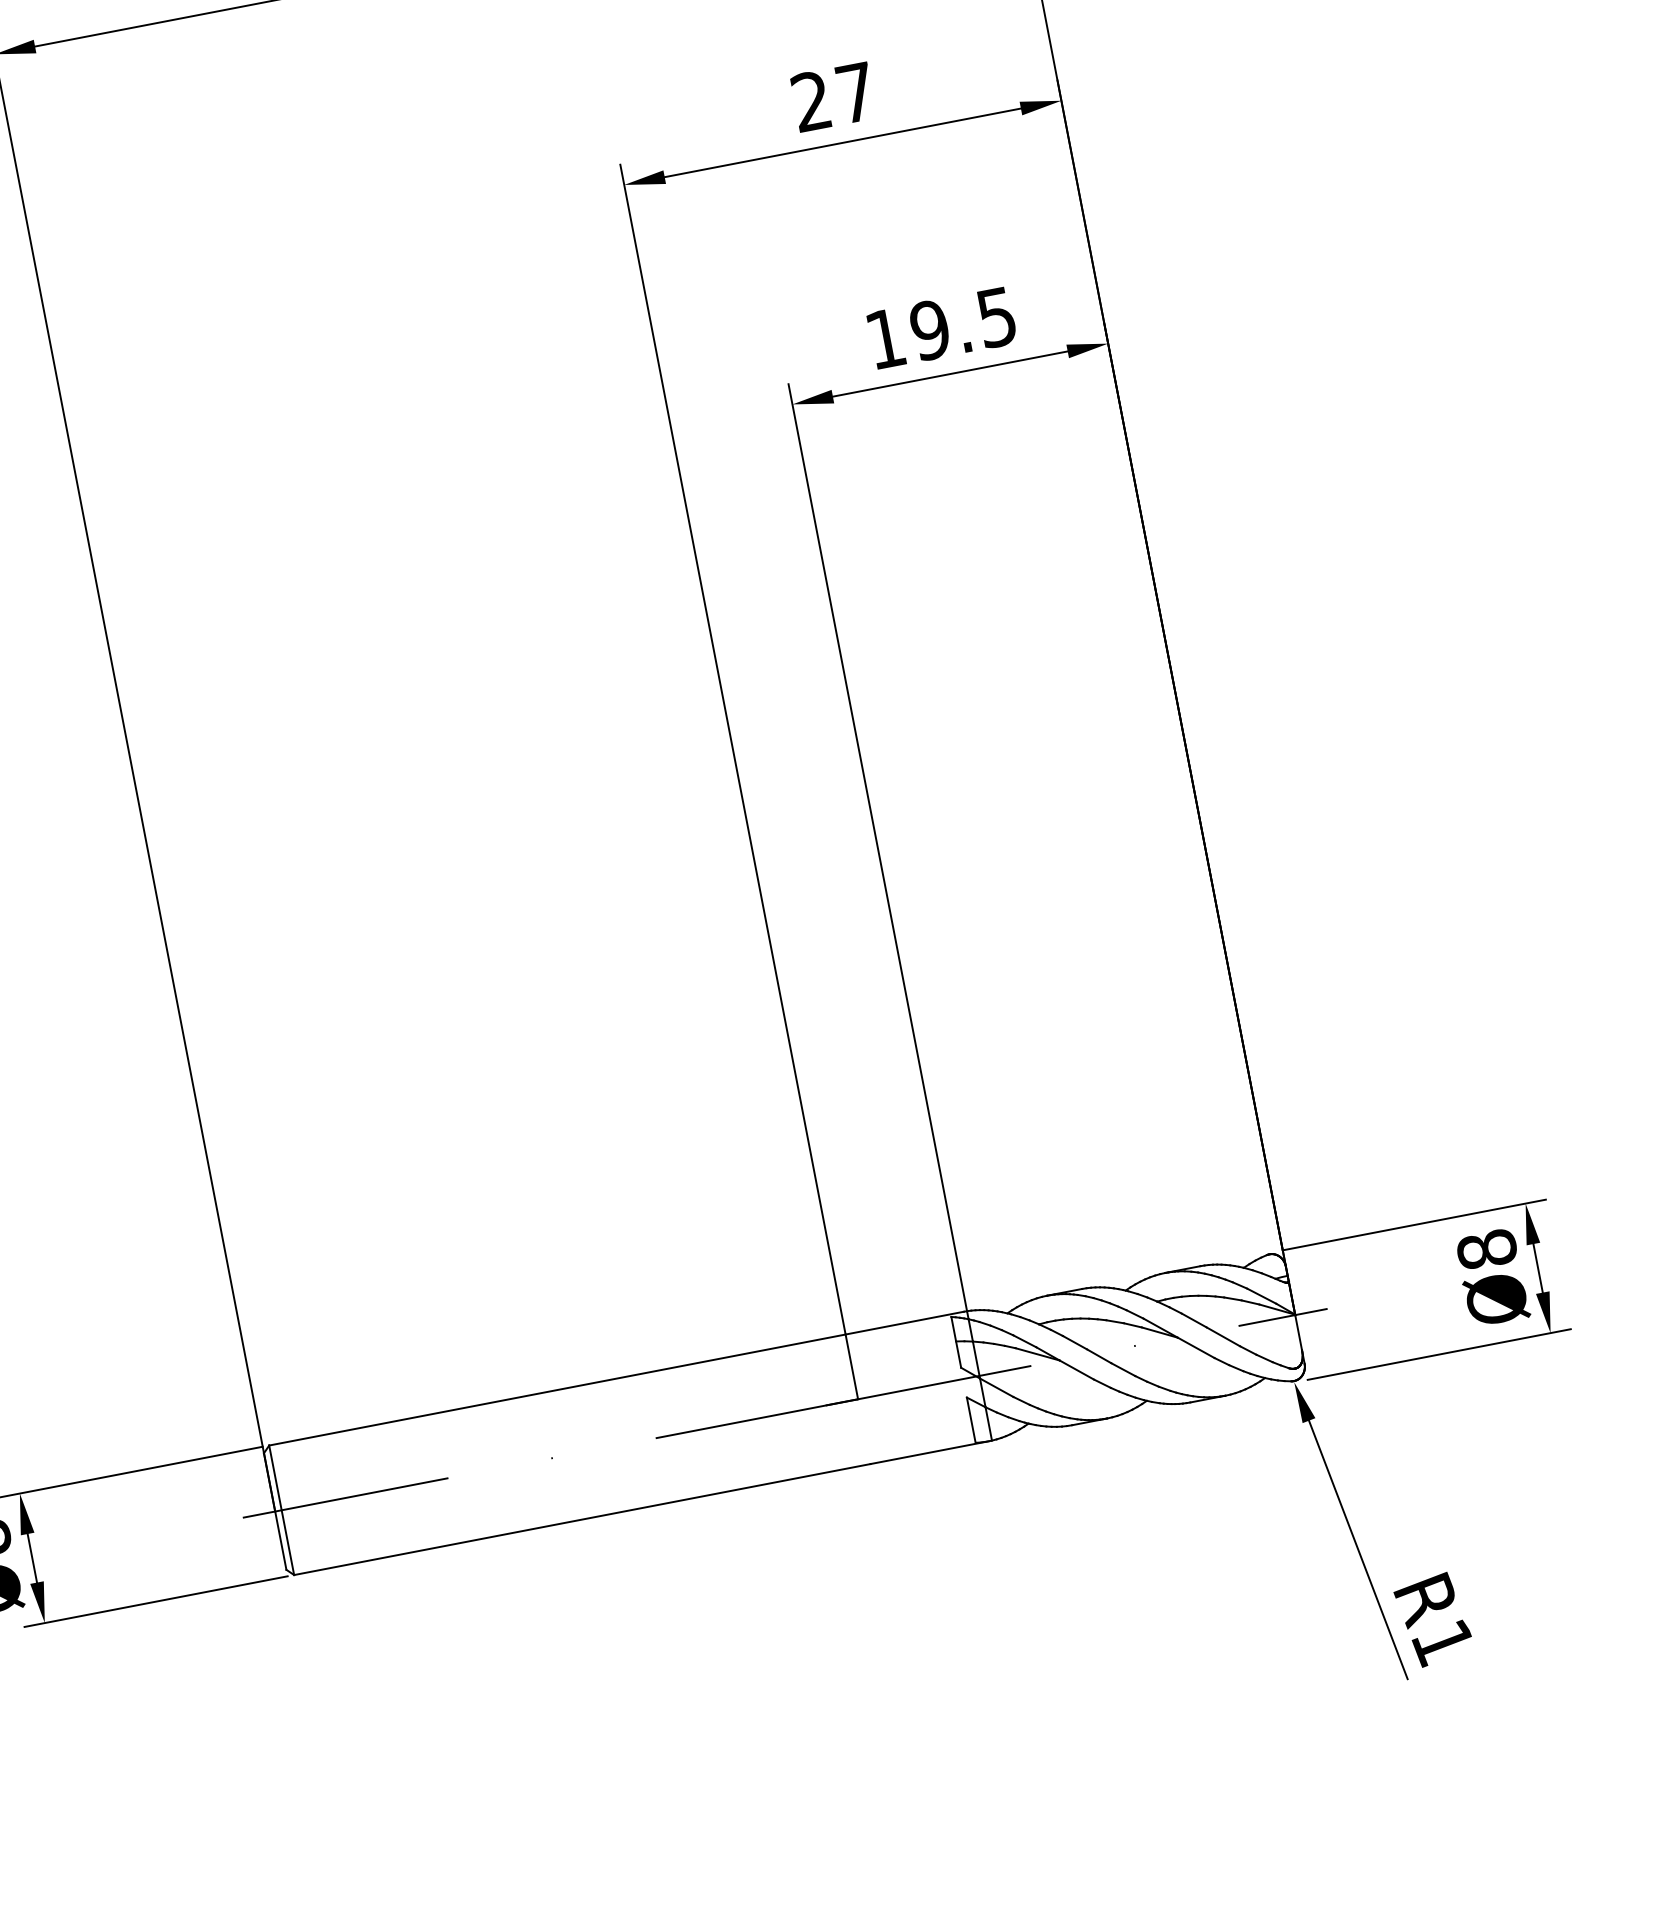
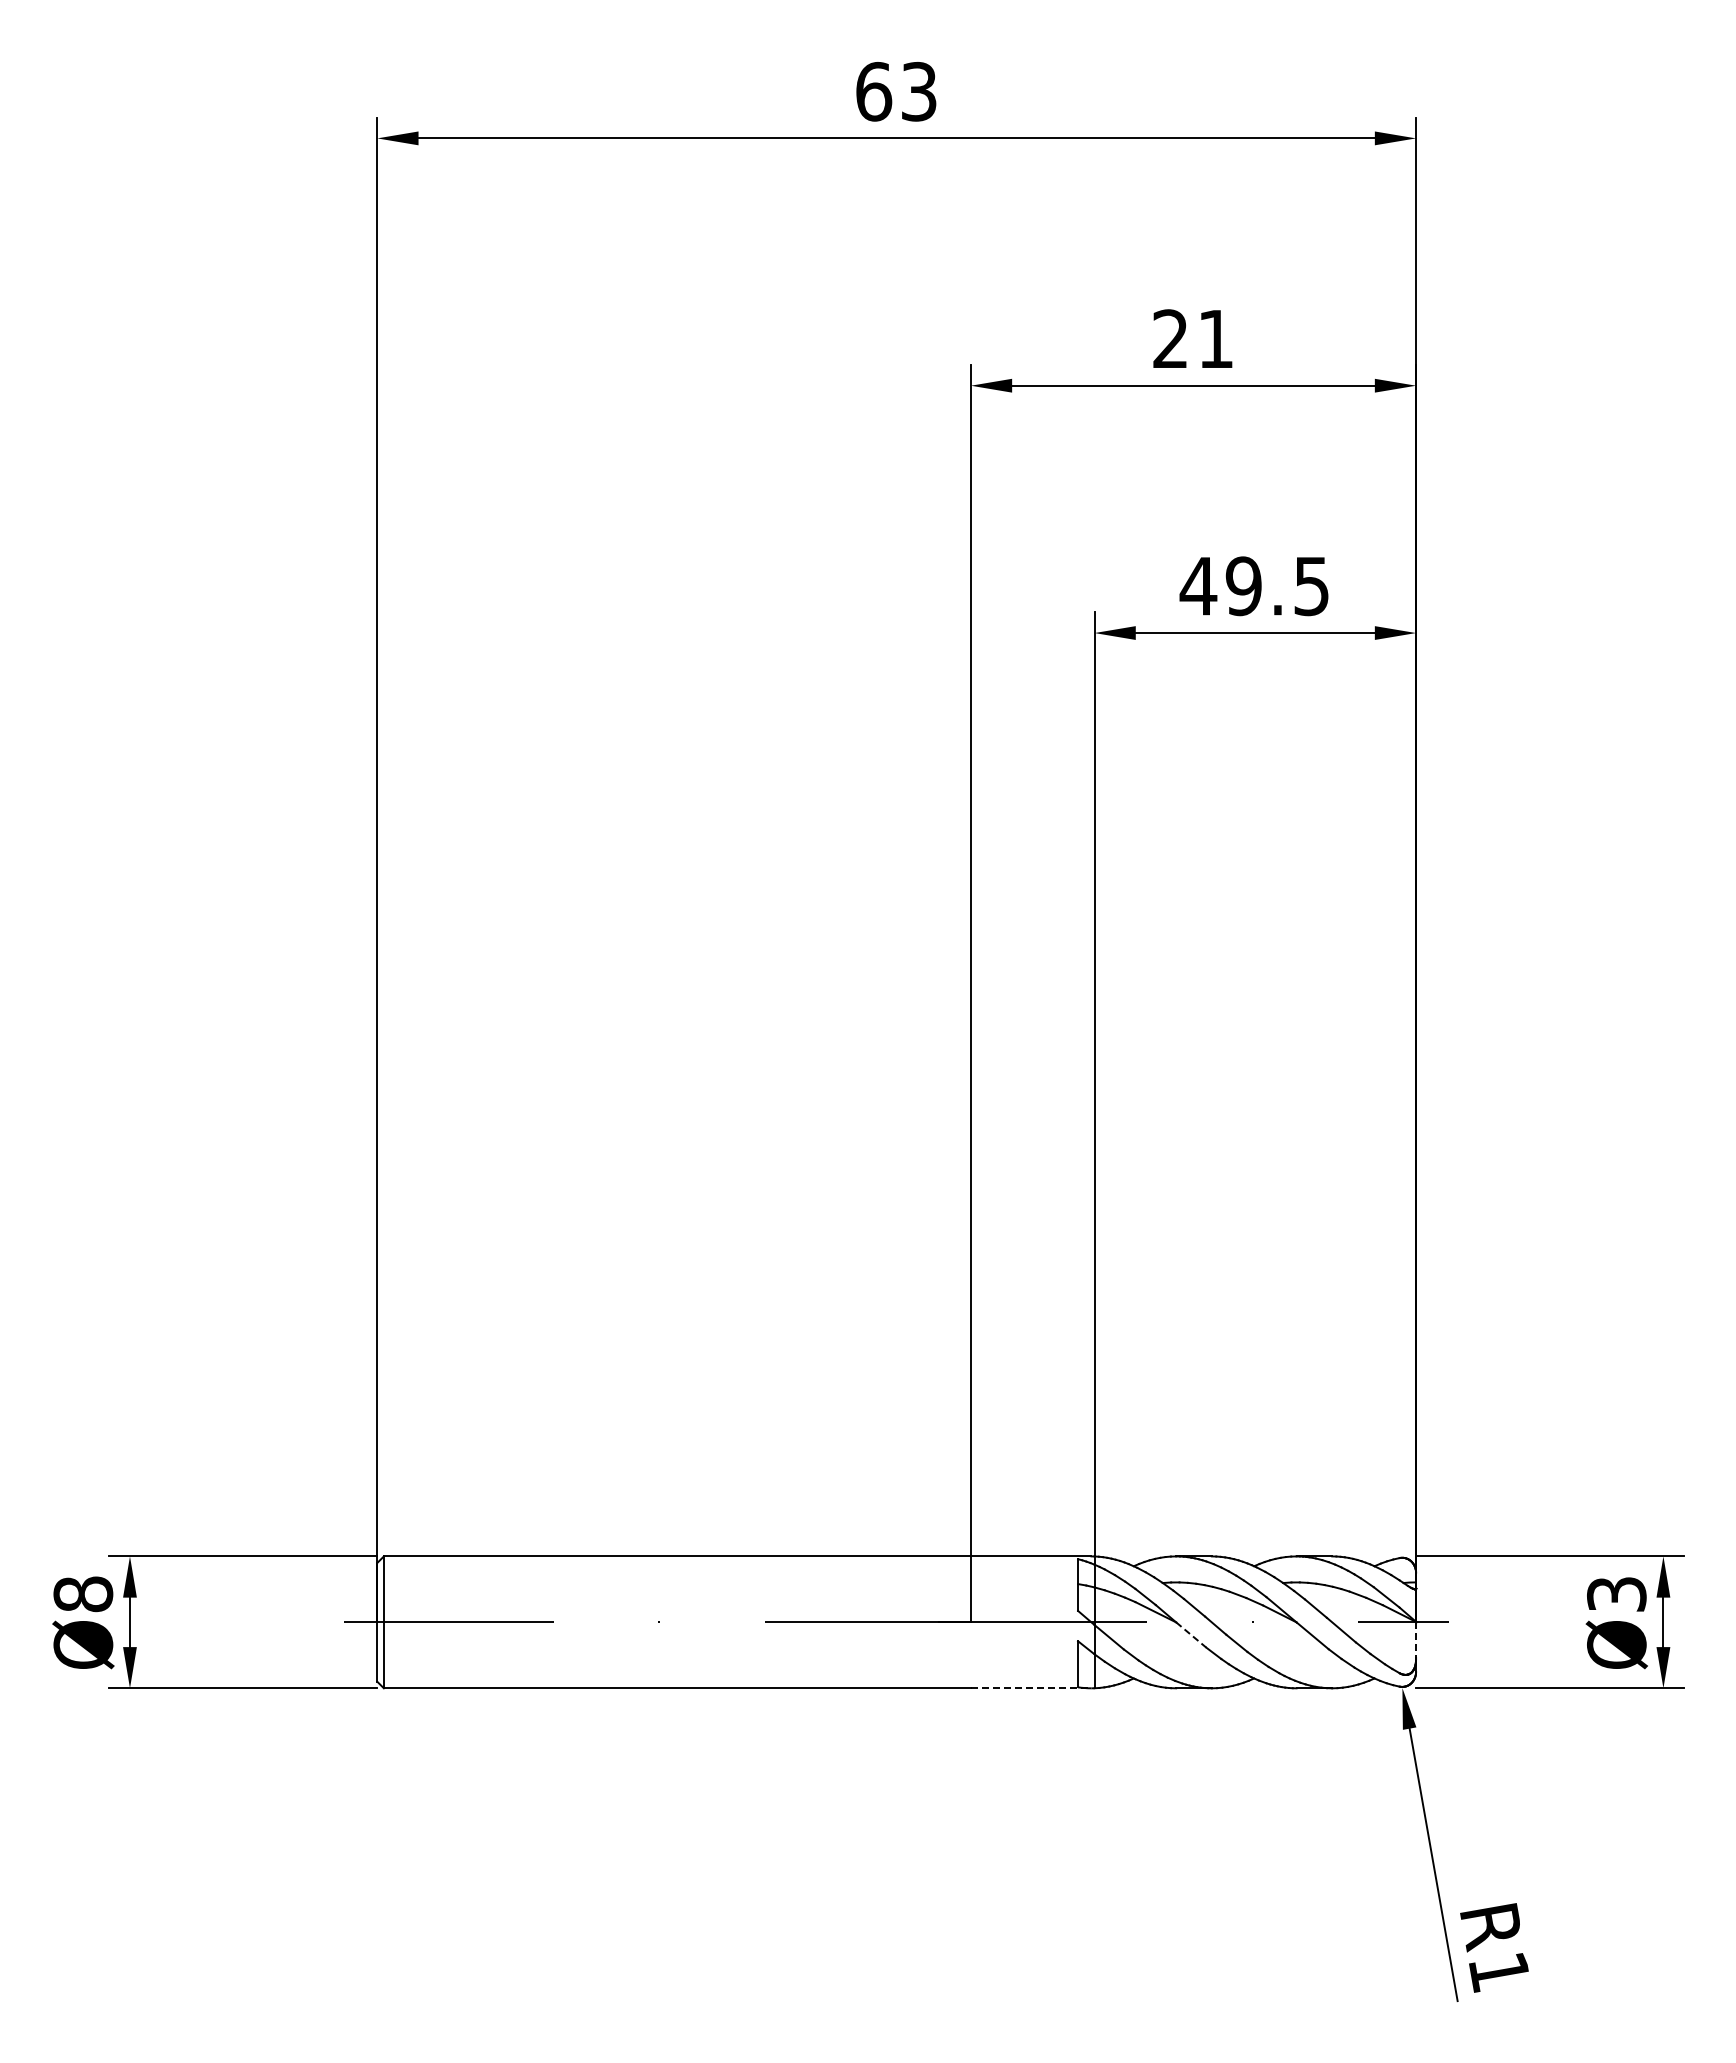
text: (855, 92) -> (1215, 338), 27 -> 21
text: (885, 339) -> (1198, 586), 19.5 -> 49.5
text: (1486, 1249) -> (1616, 1594), Ø8 -> Ø3
line: (1299, 1332) -> (1416, 1640), solid -> dashed
line: (1077, 1369) -> (1191, 1634), solid -> dashed
line: (930, 1452) -> (1031, 1688), solid -> dashed

